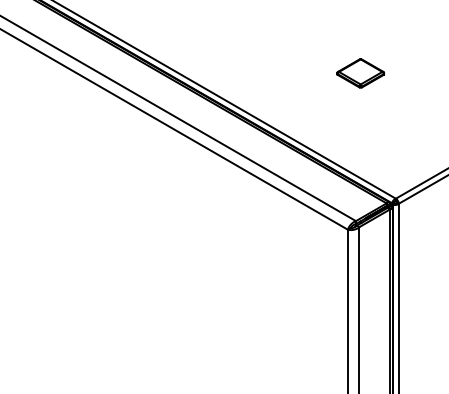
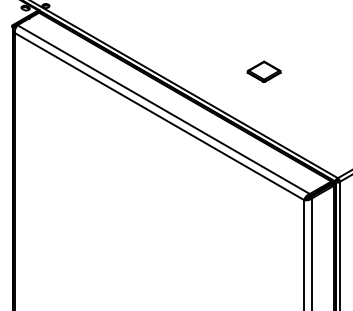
part: (359, 72) -> (263, 71), moved

